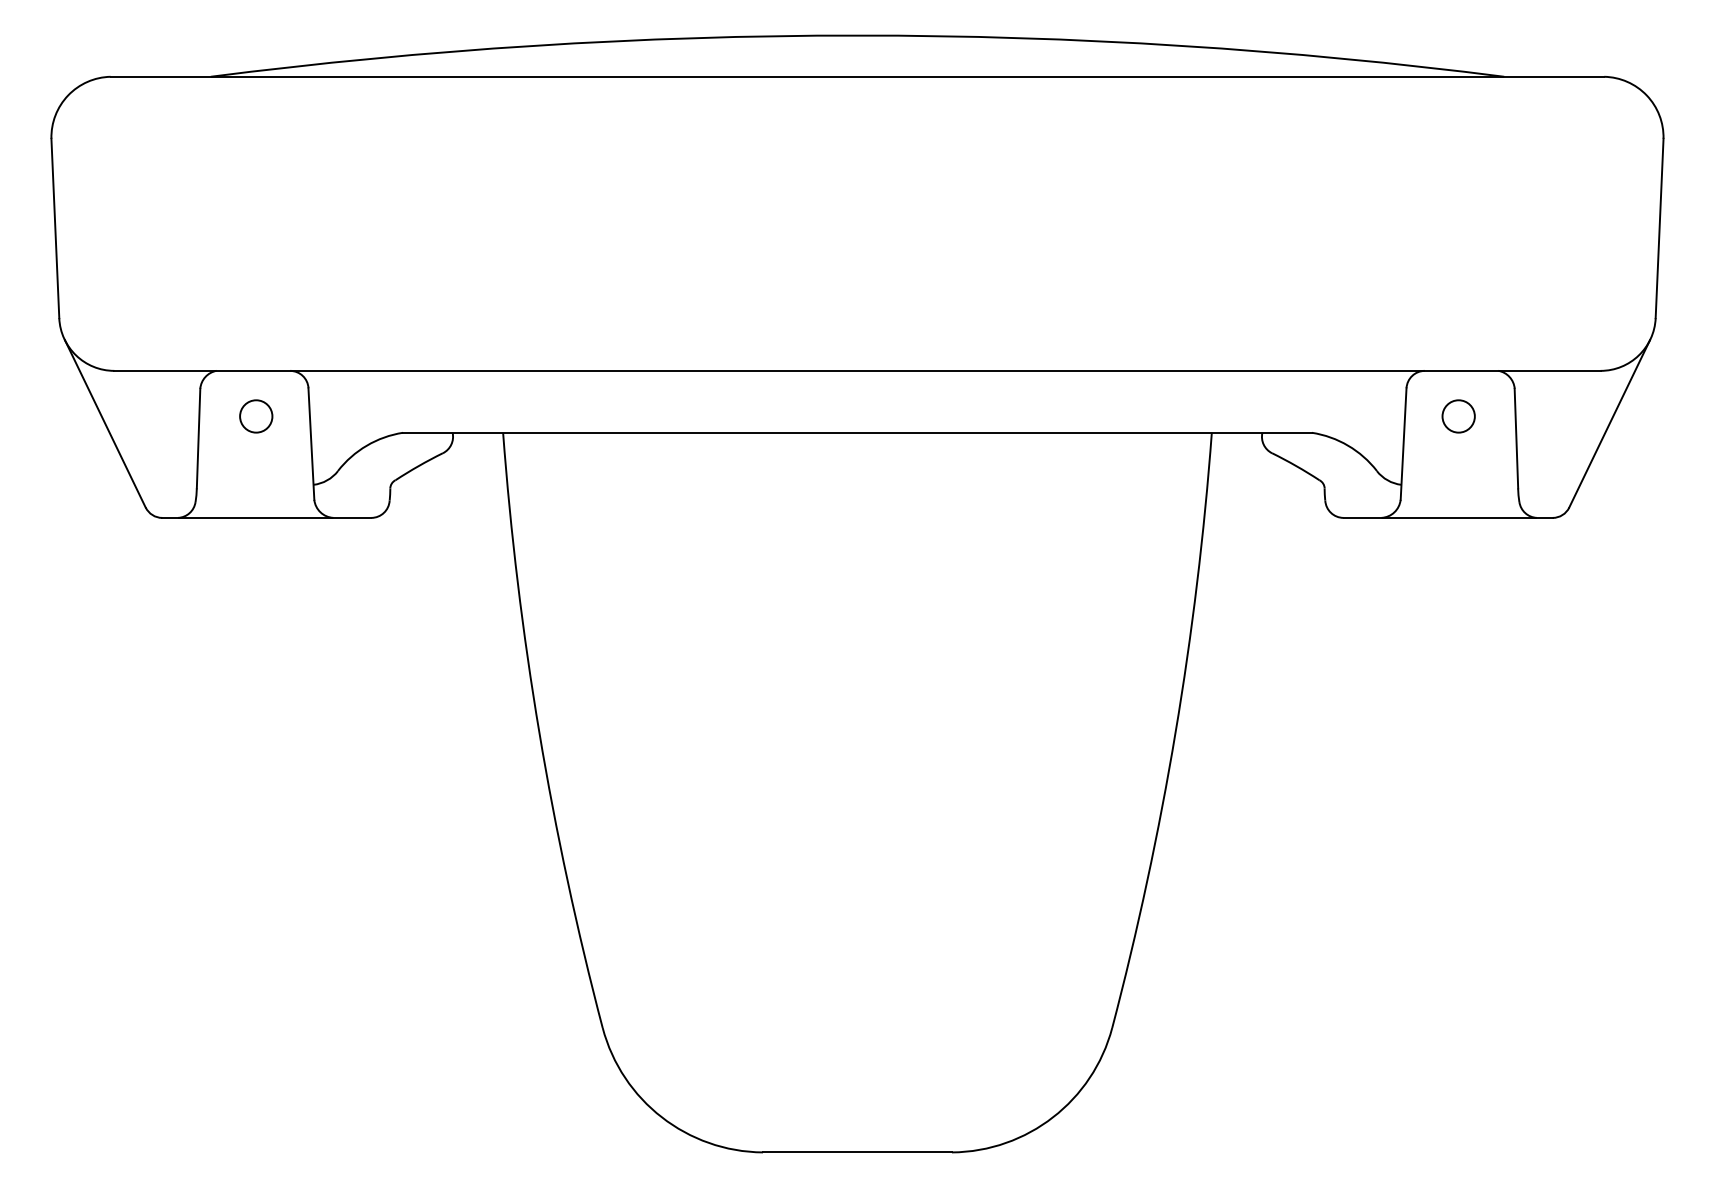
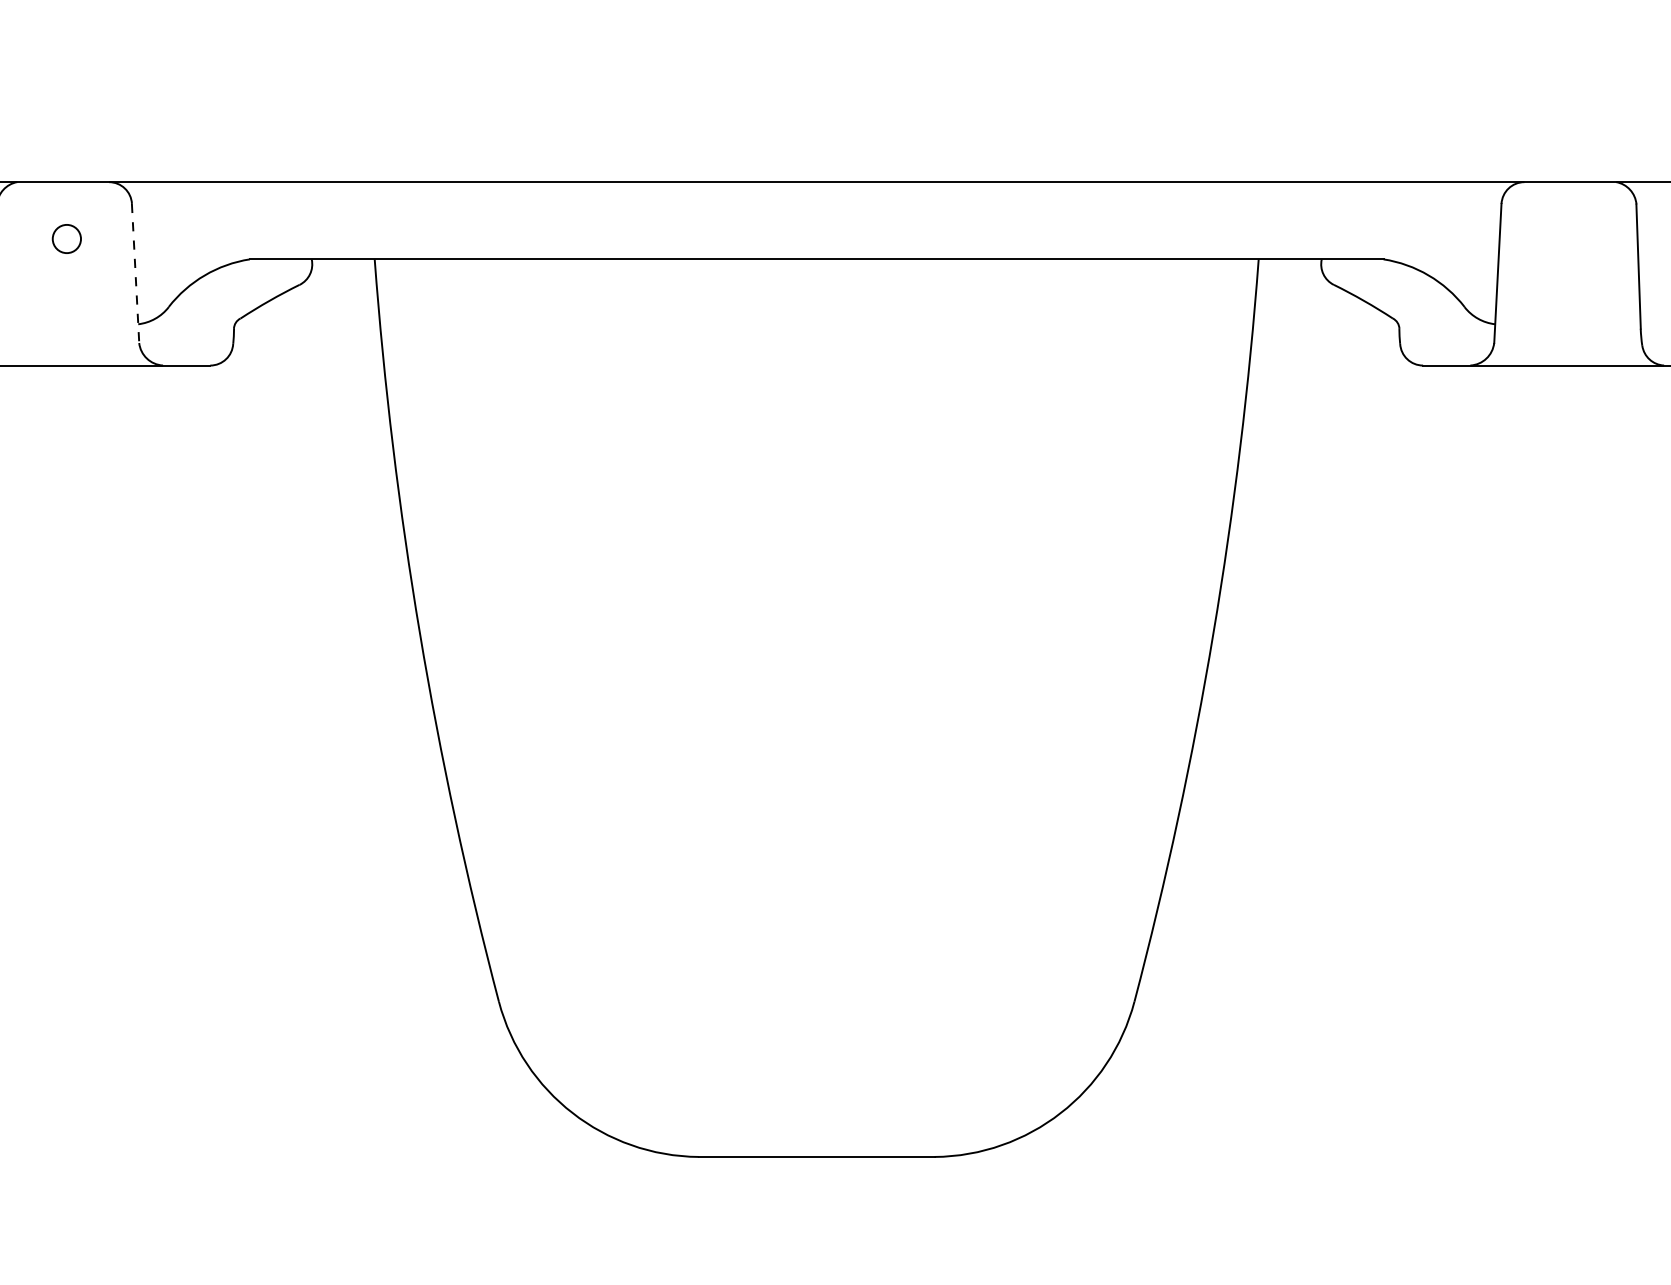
circle: (256, 416) -> (67, 239), size x0.7
circle: (1458, 416) -> (1566, 239), removed
line: (311, 444) -> (135, 273), solid -> dashed

